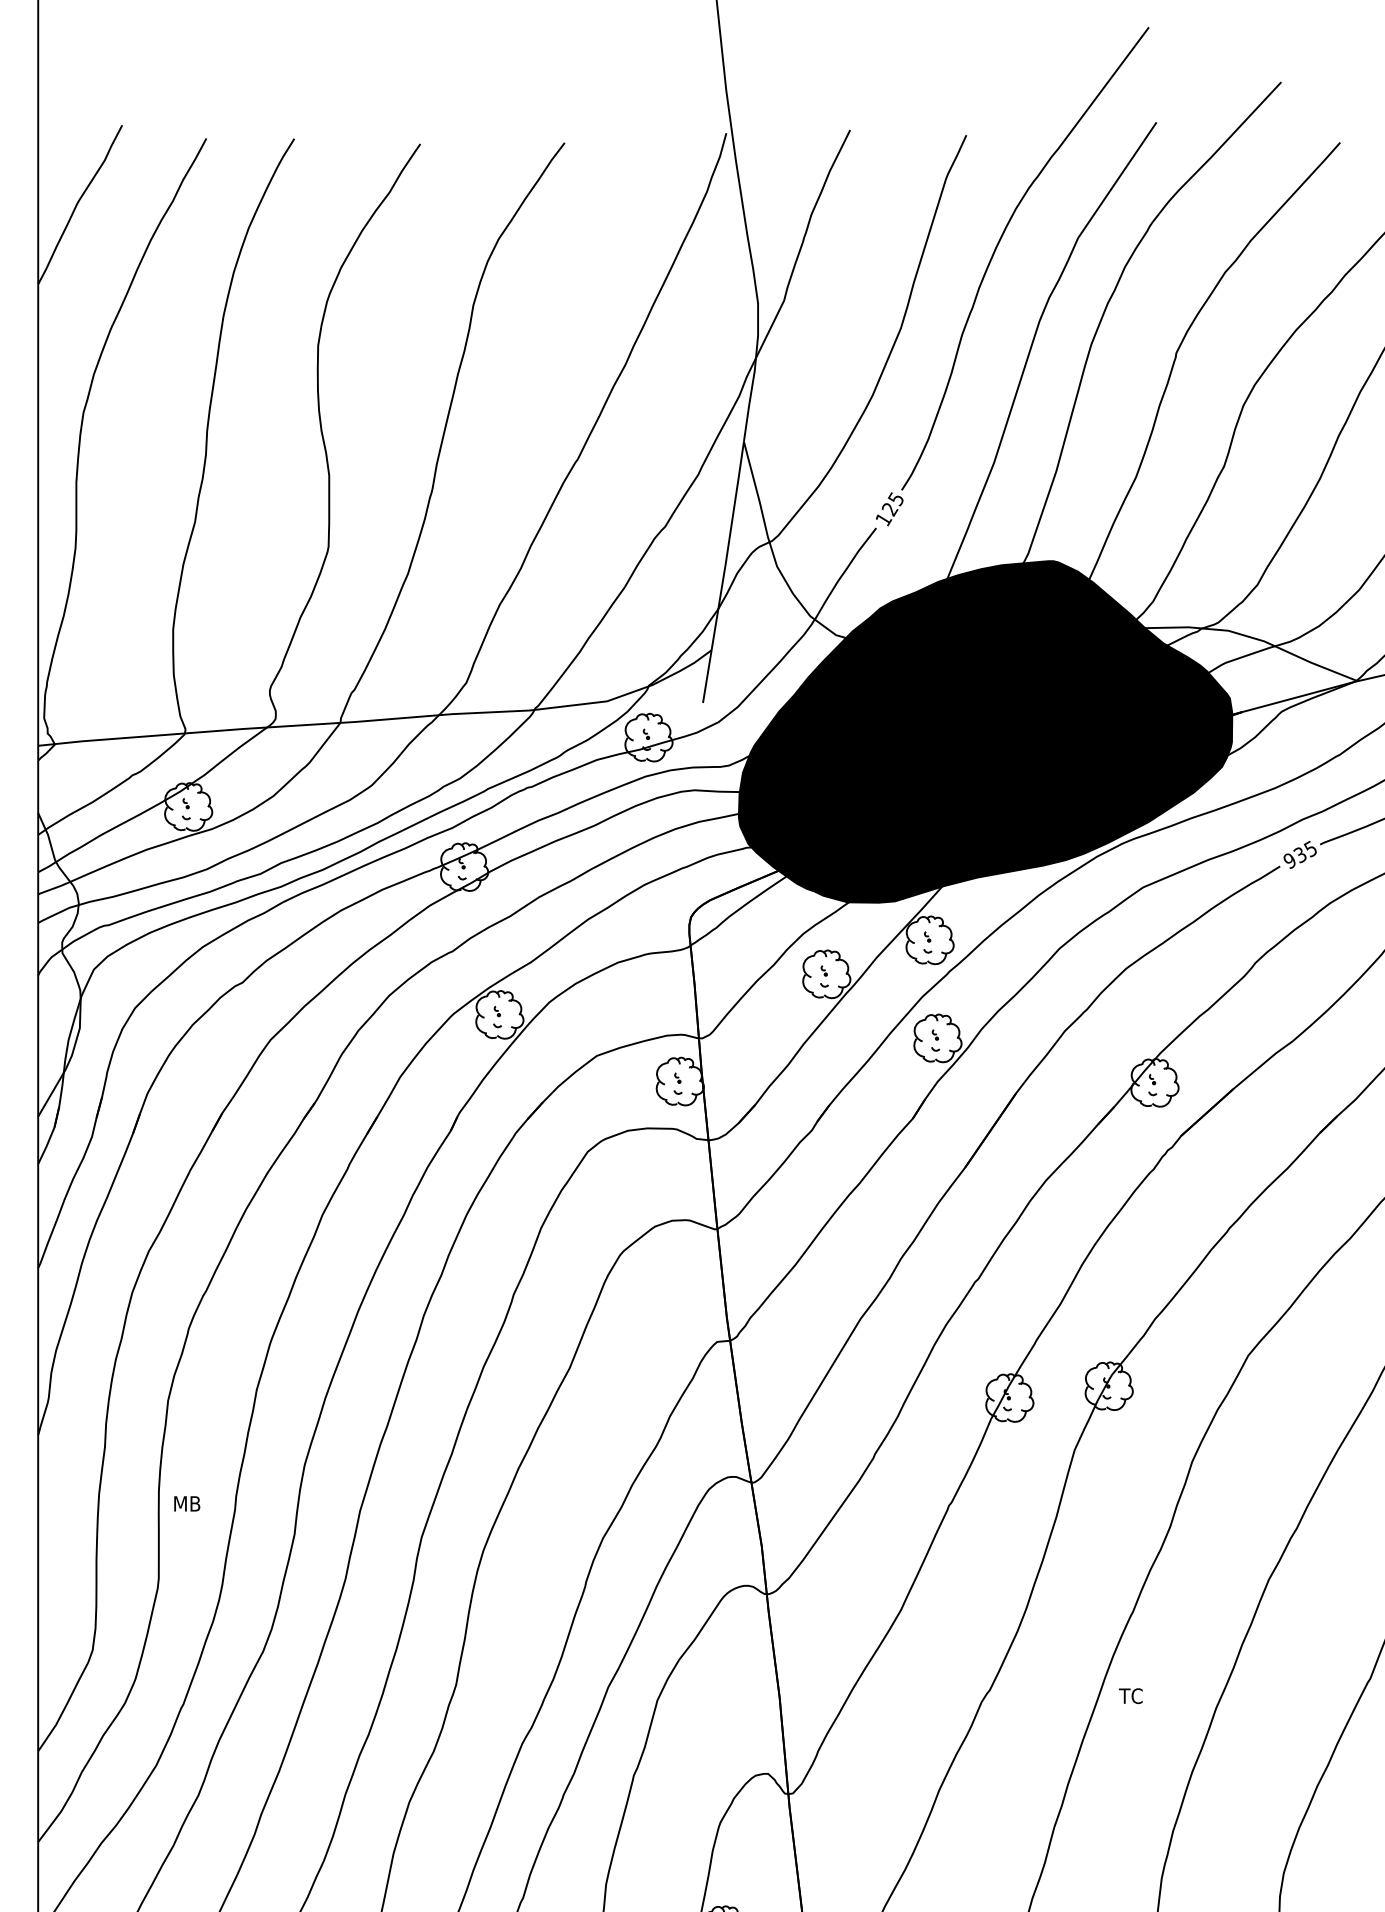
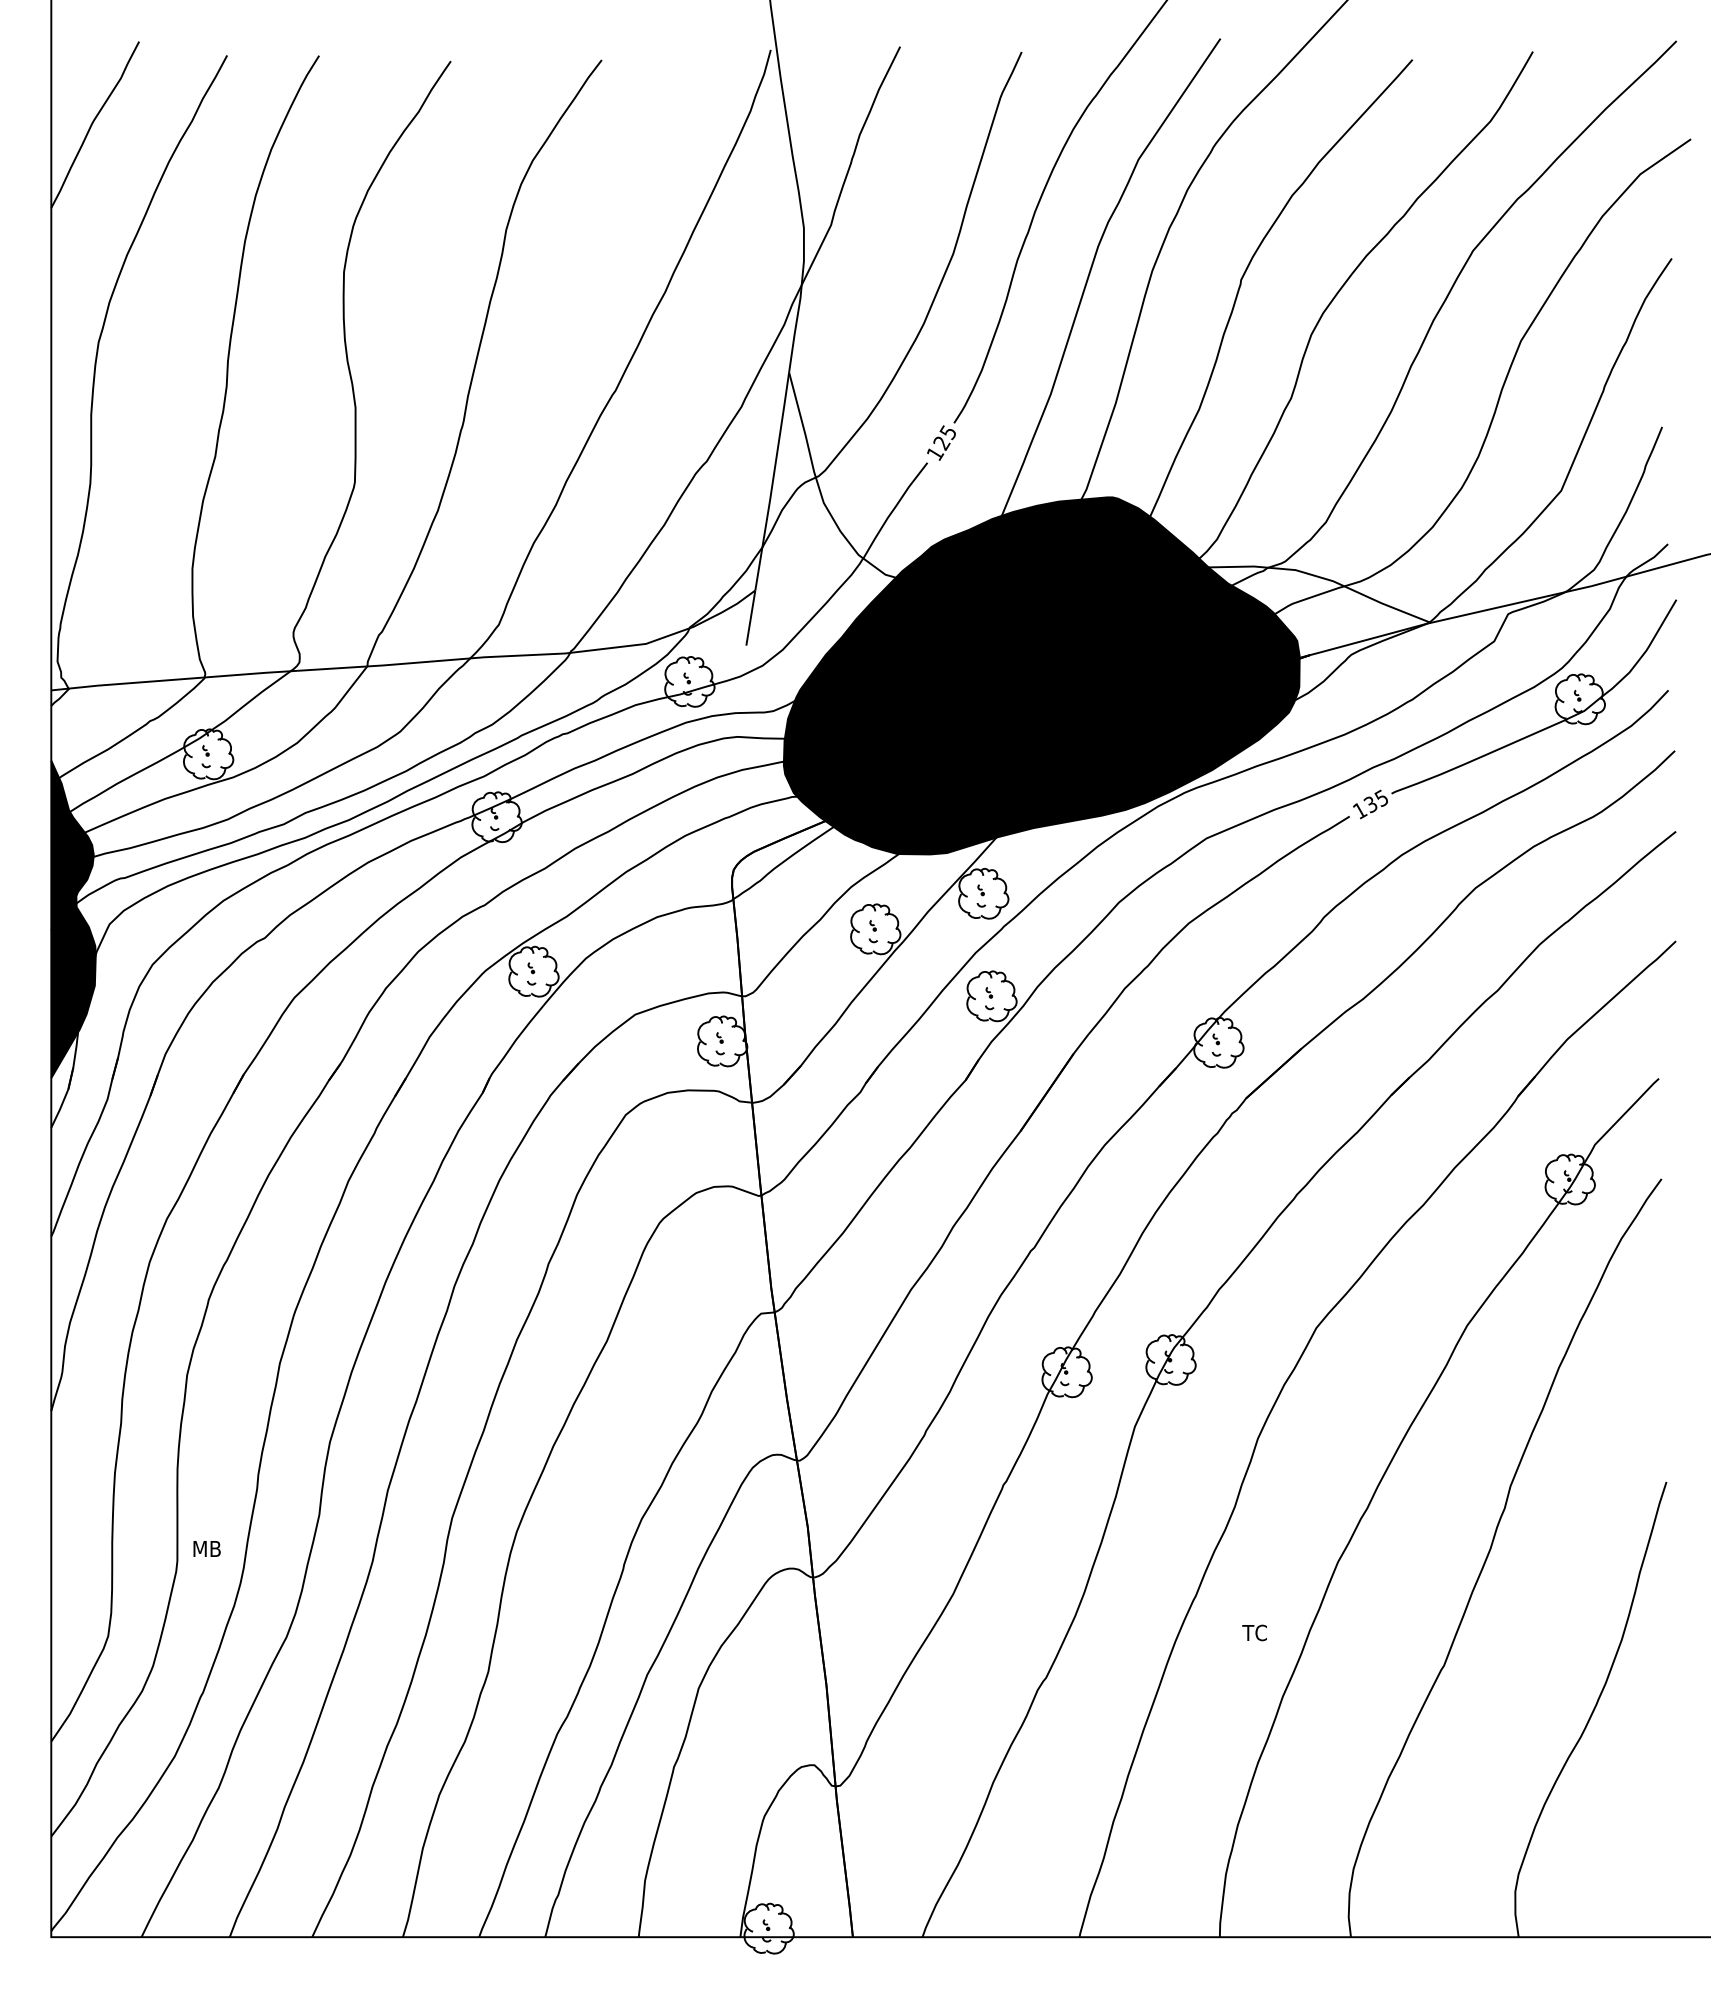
text: (1290, 860) -> (1360, 810), 935 -> 135
fill: (59, 964) -> (73, 919), added
text: (186, 1503) -> (206, 1548), moved
text: (1130, 1695) -> (1254, 1632), moved

